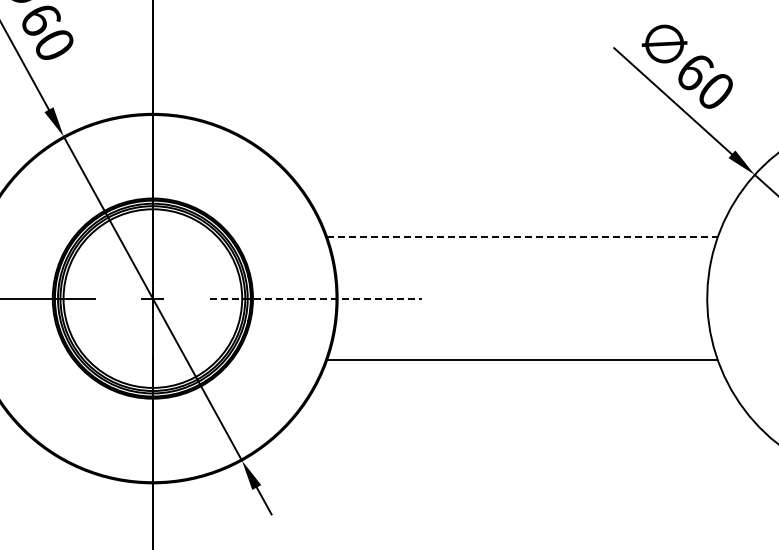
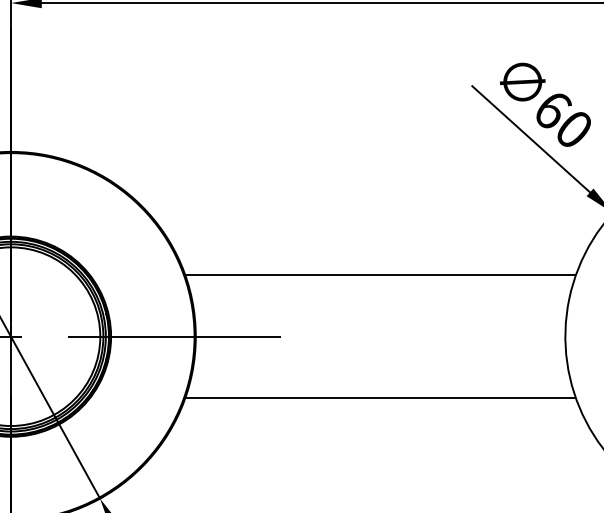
line: (523, 237) -> (381, 275), dashed -> solid
line: (316, 298) -> (174, 336), dashed -> solid

